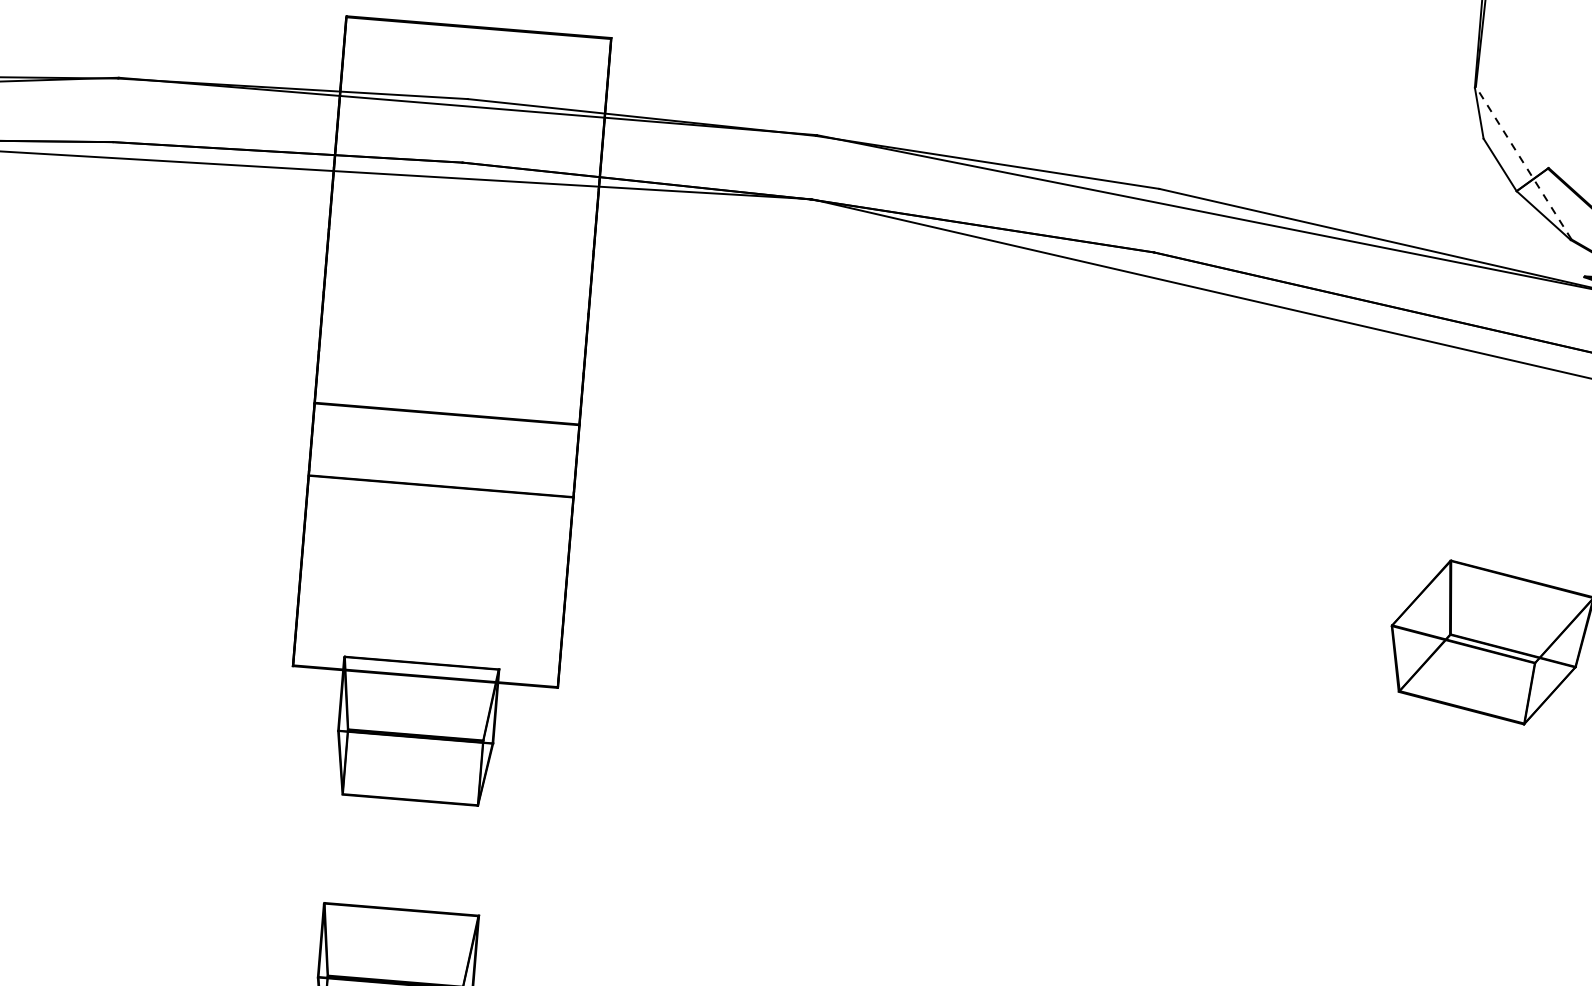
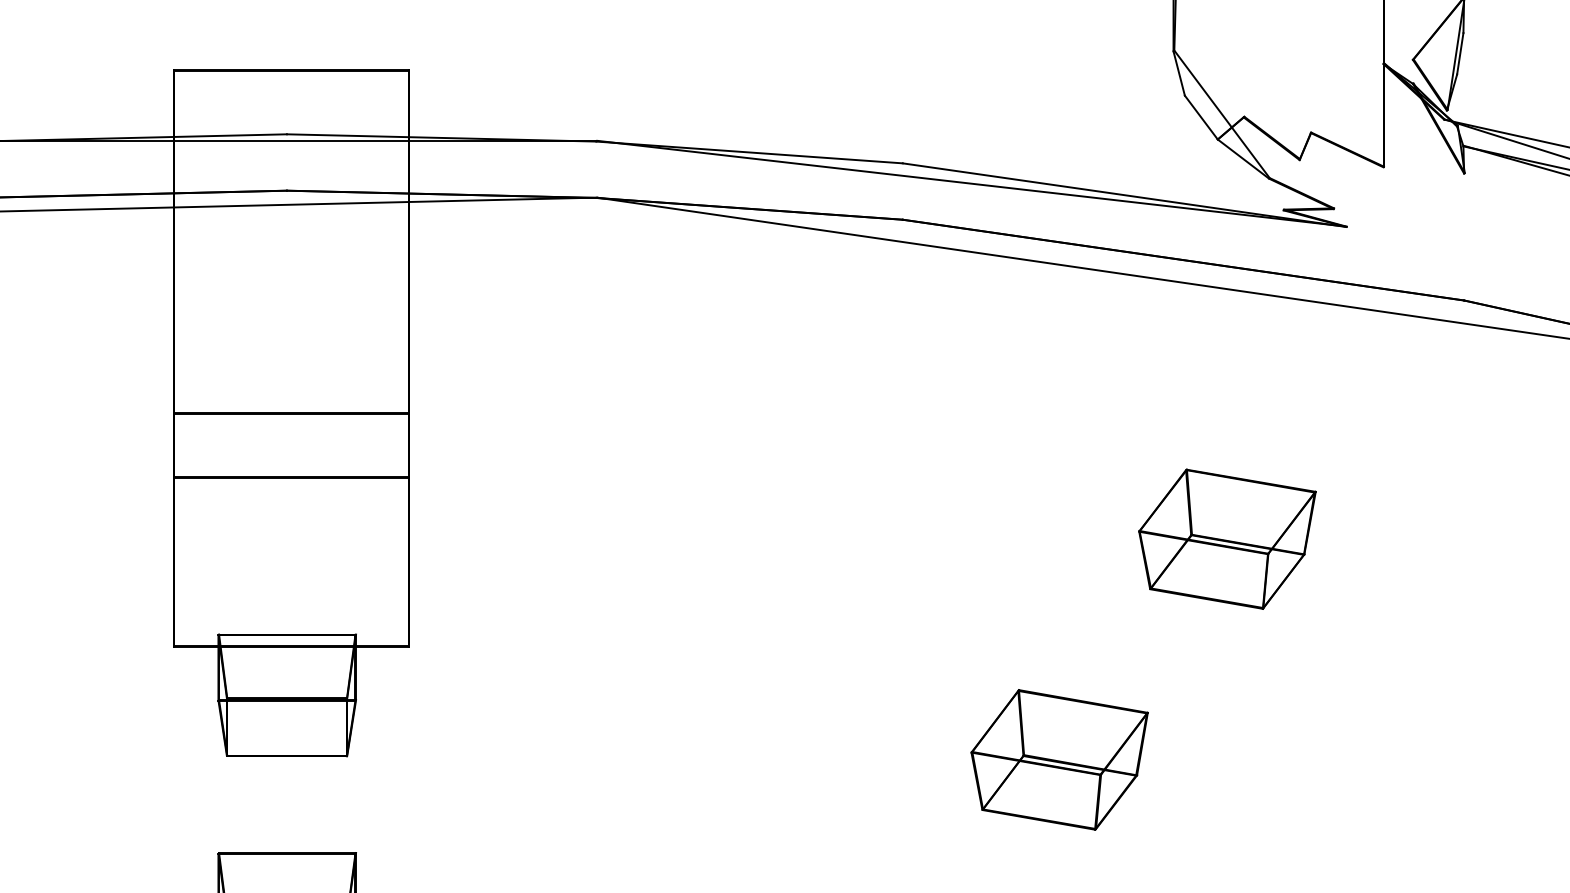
line: (1524, 163) -> (1222, 114), dashed -> solid
part: (1280, 875) -> (1059, 759), added

